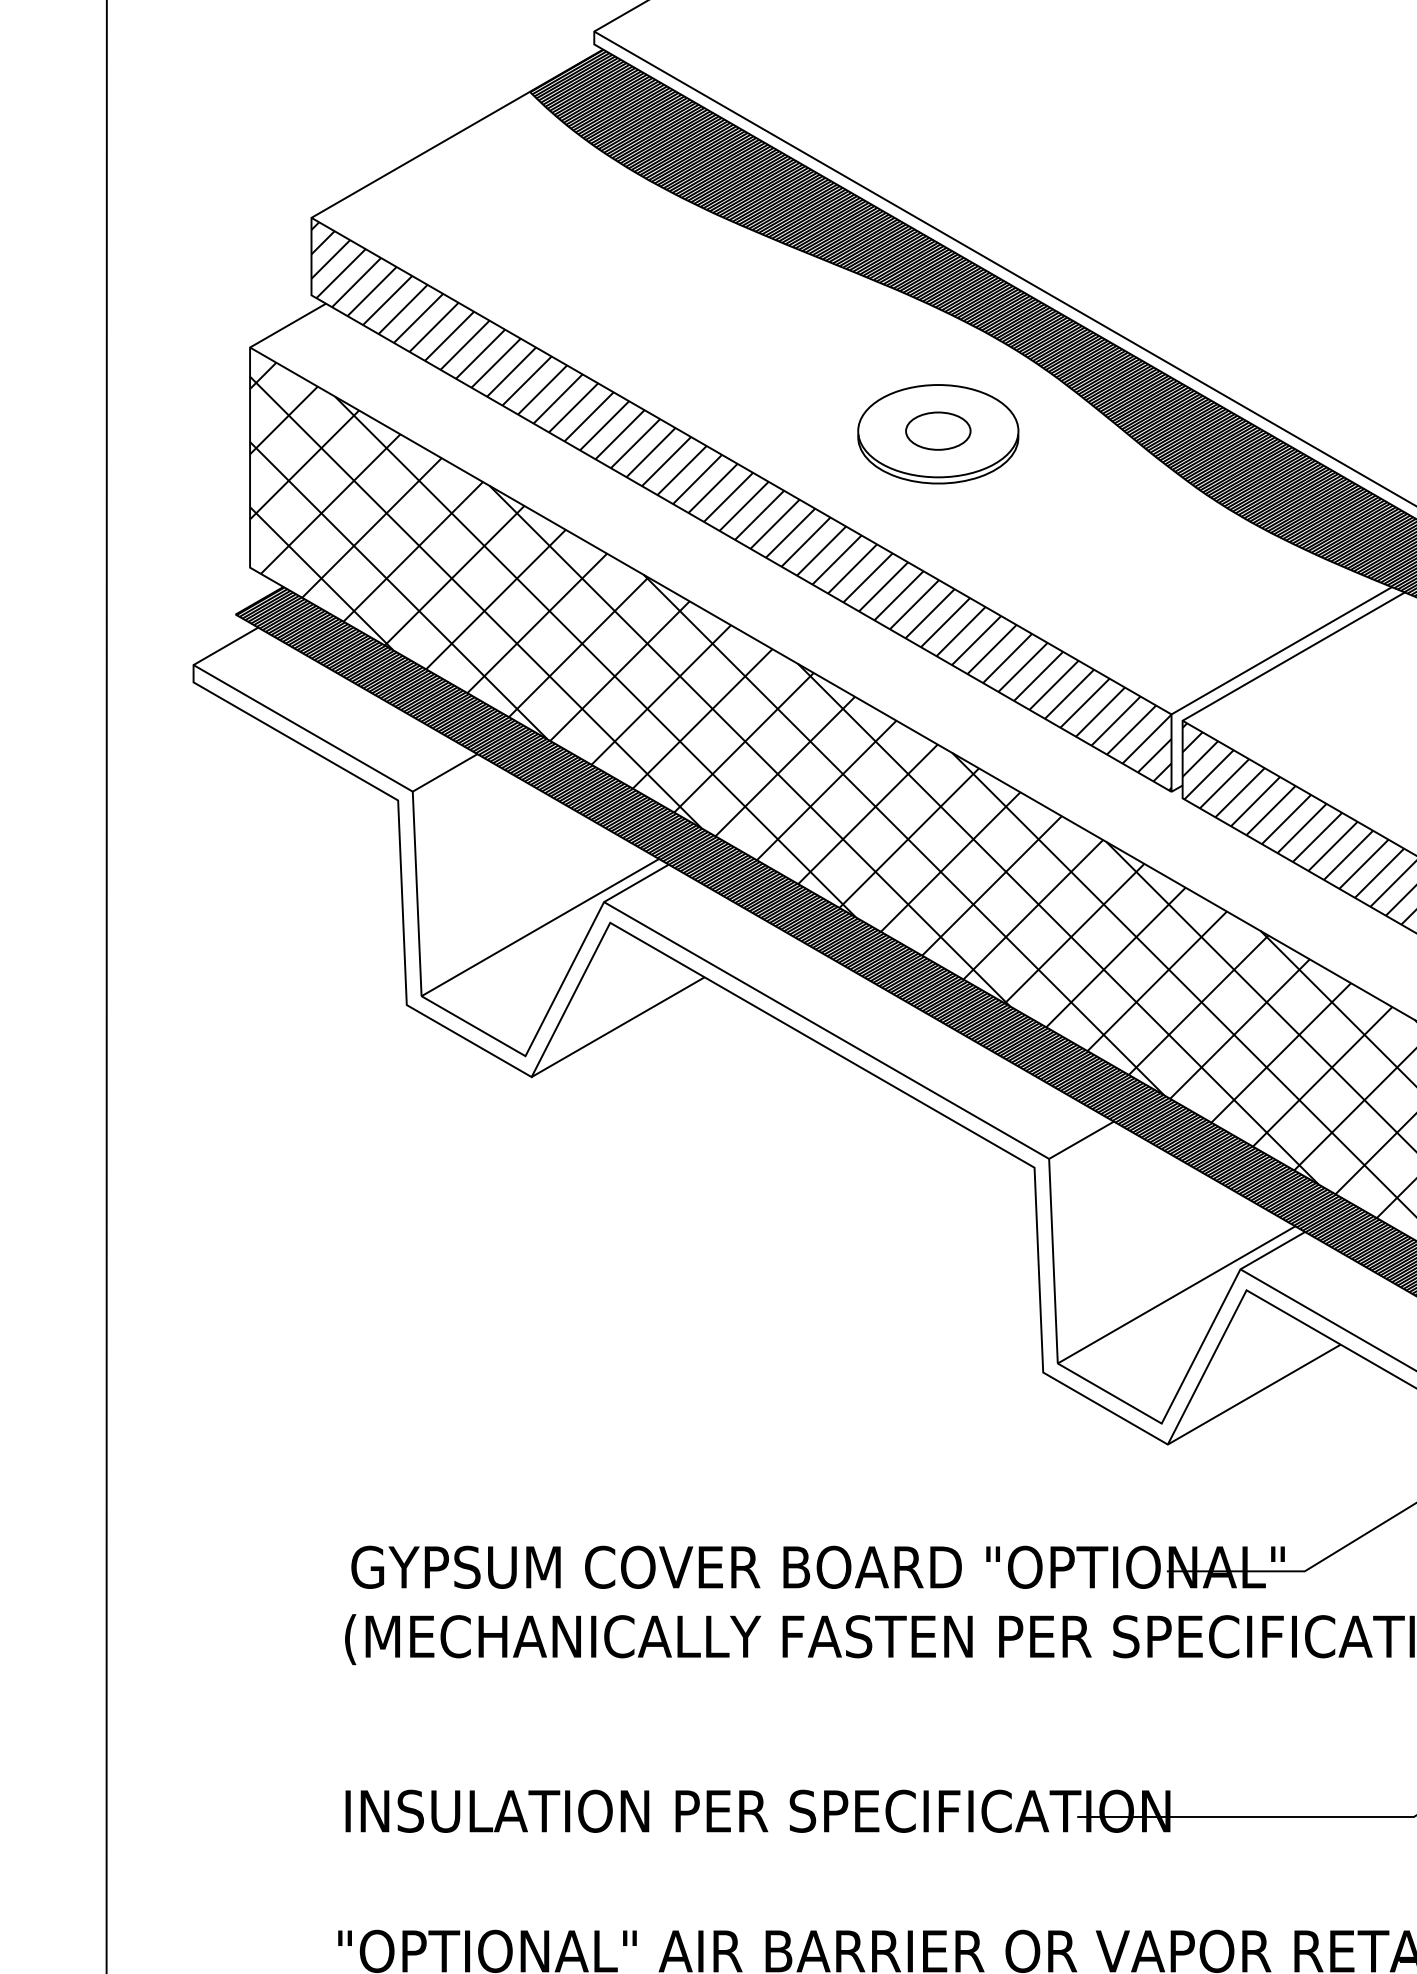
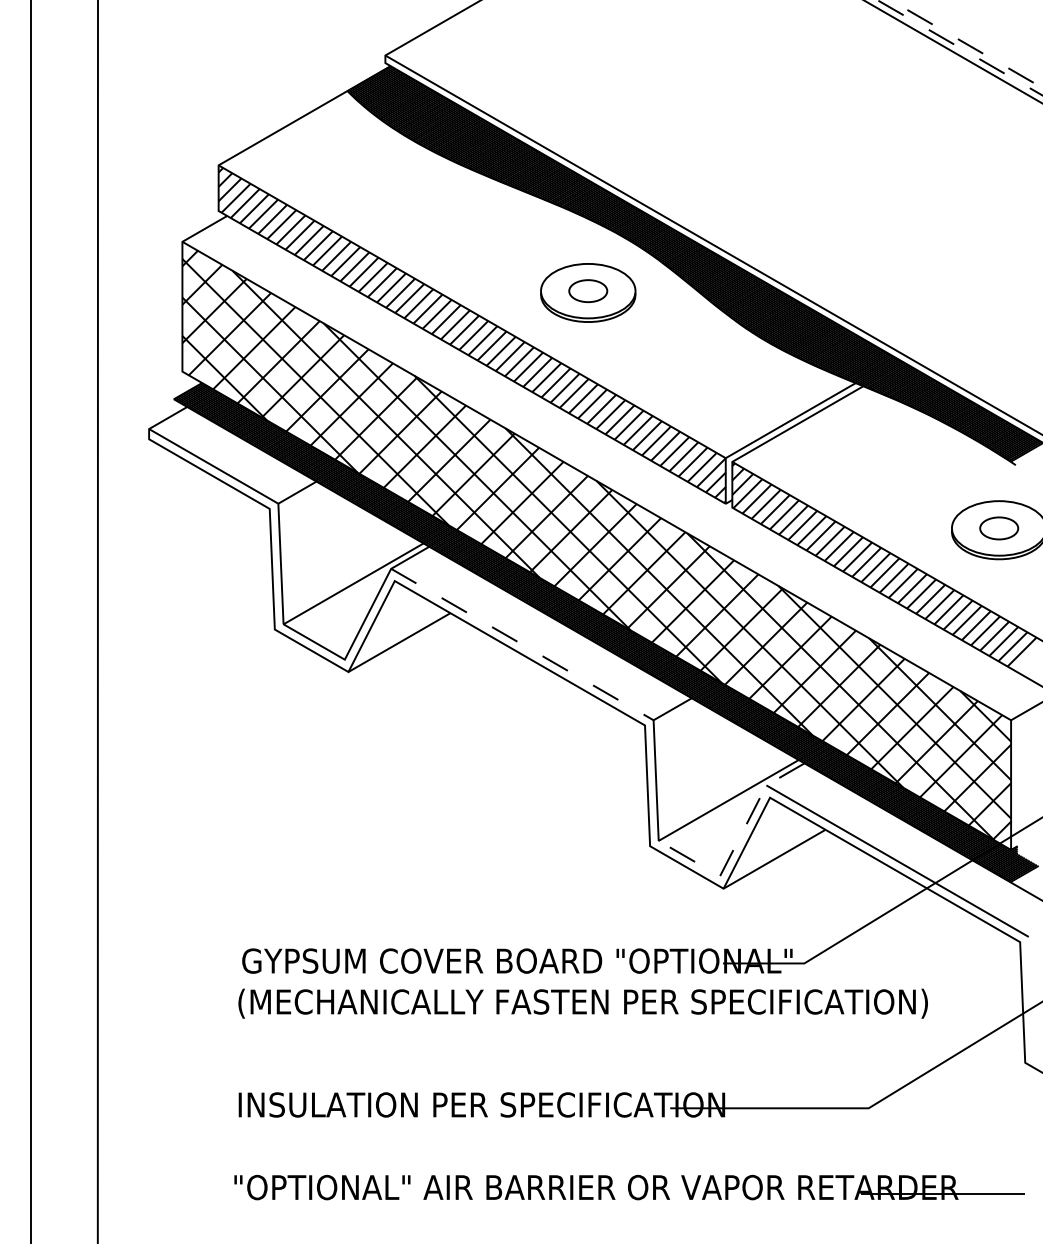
line: (826, 1030) -> (522, 644), solid -> dashed
line: (1191, 1366) -> (737, 842), solid -> dashed

